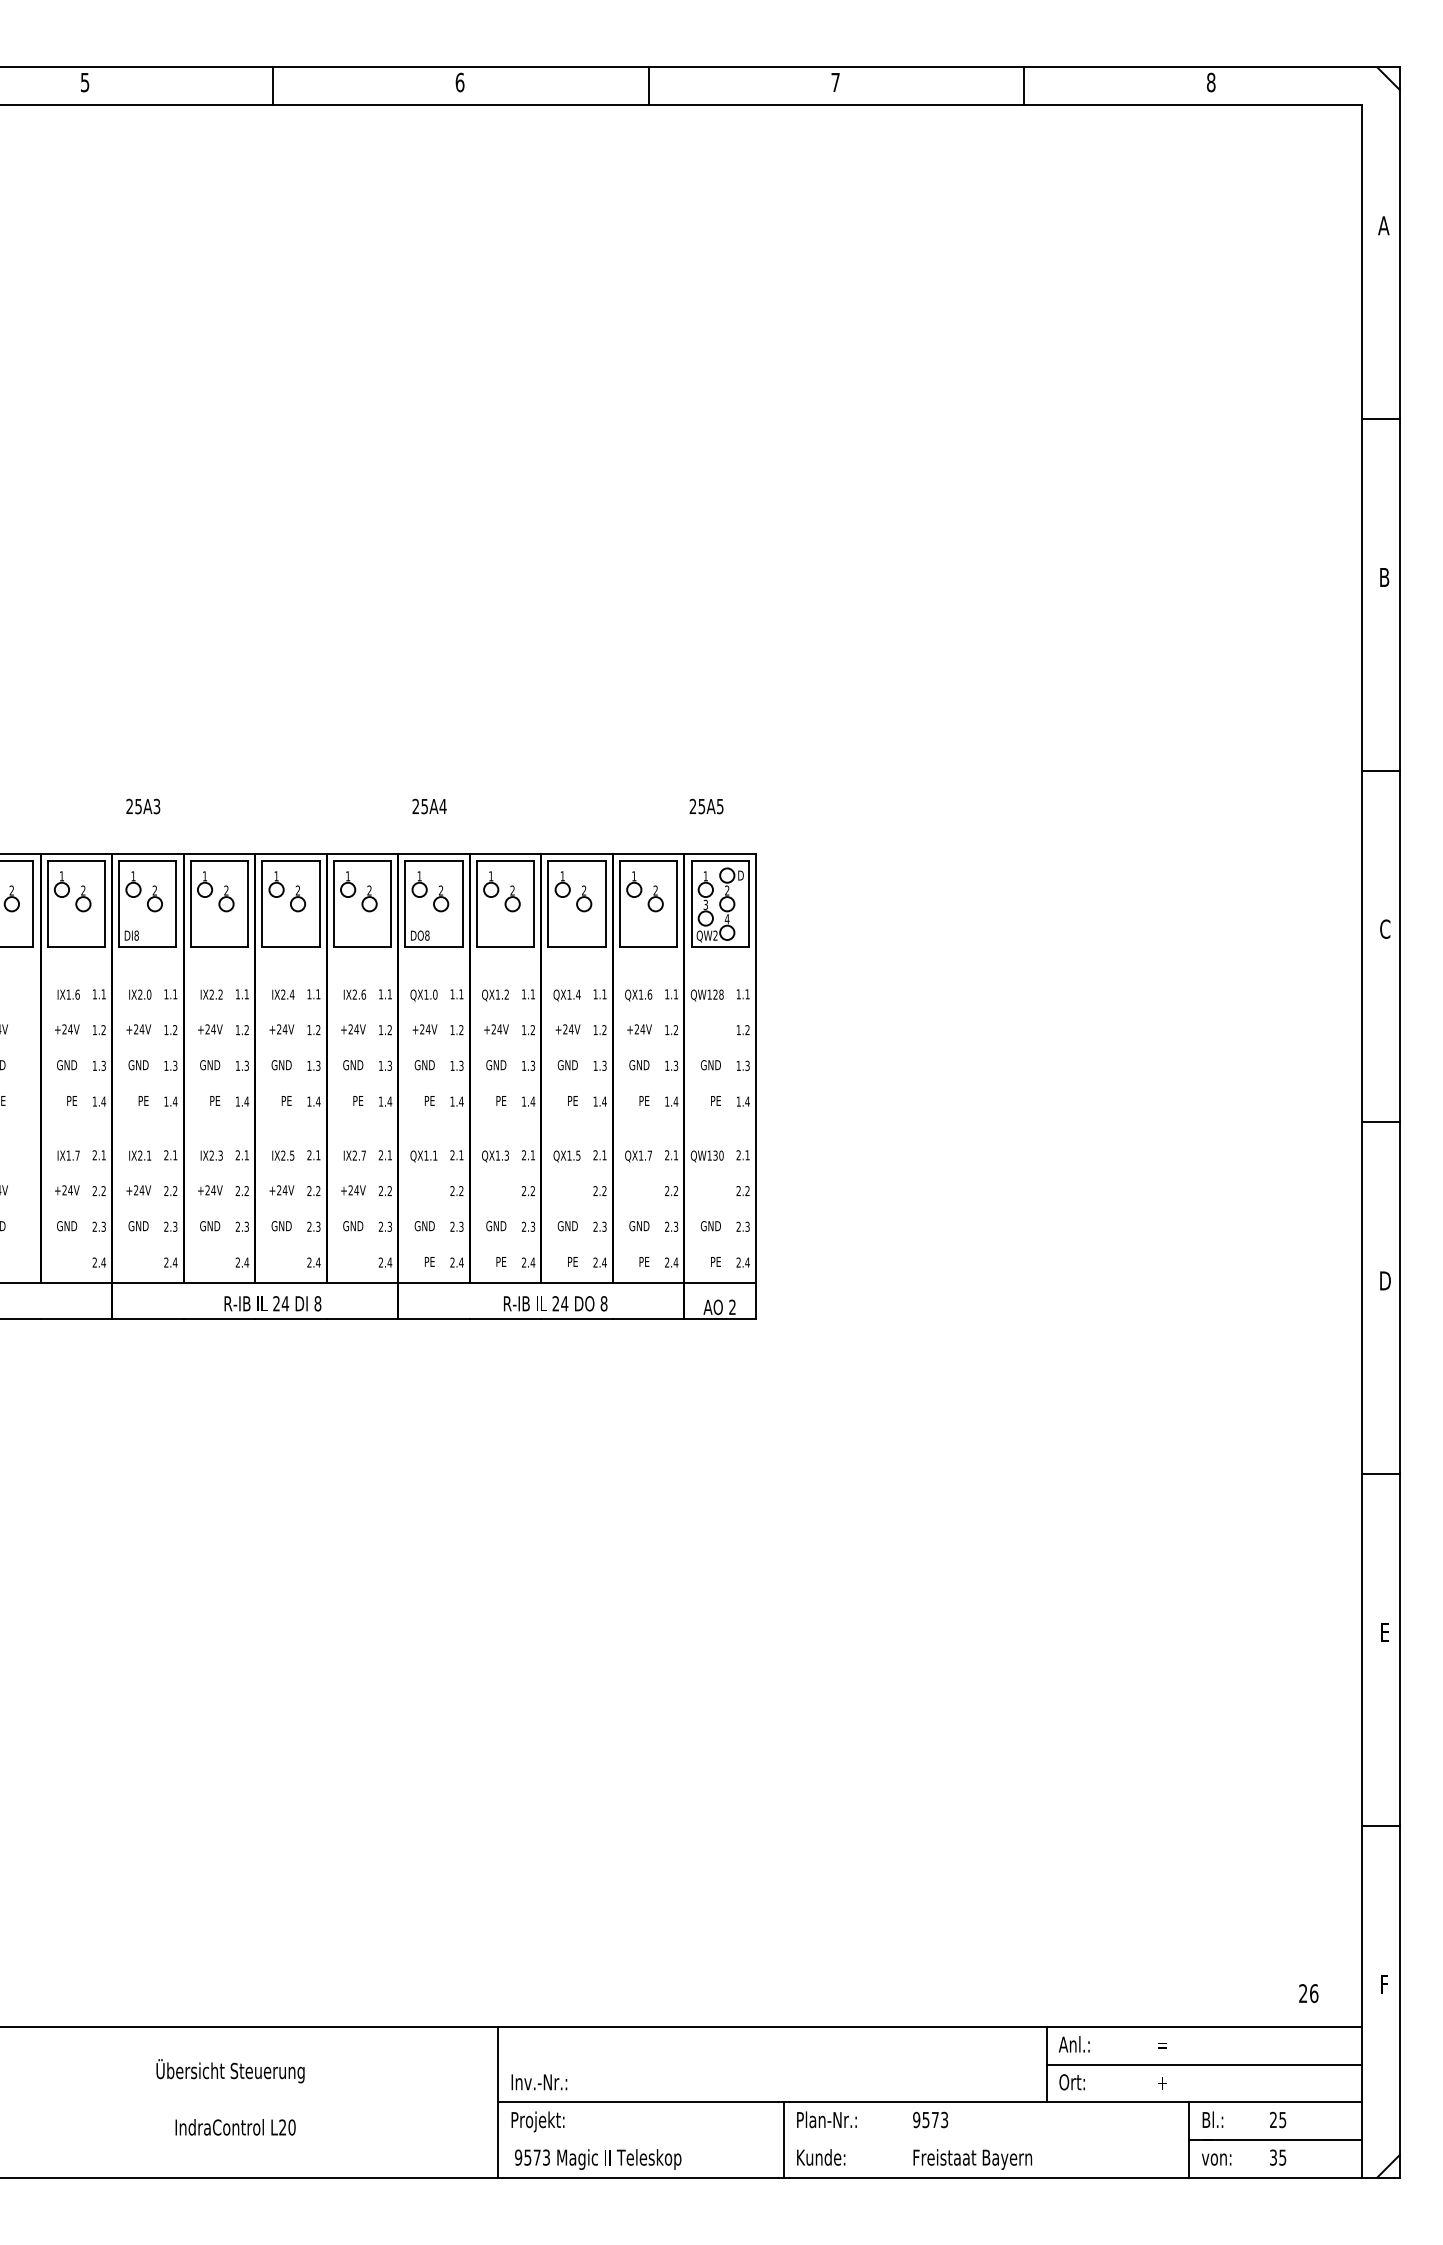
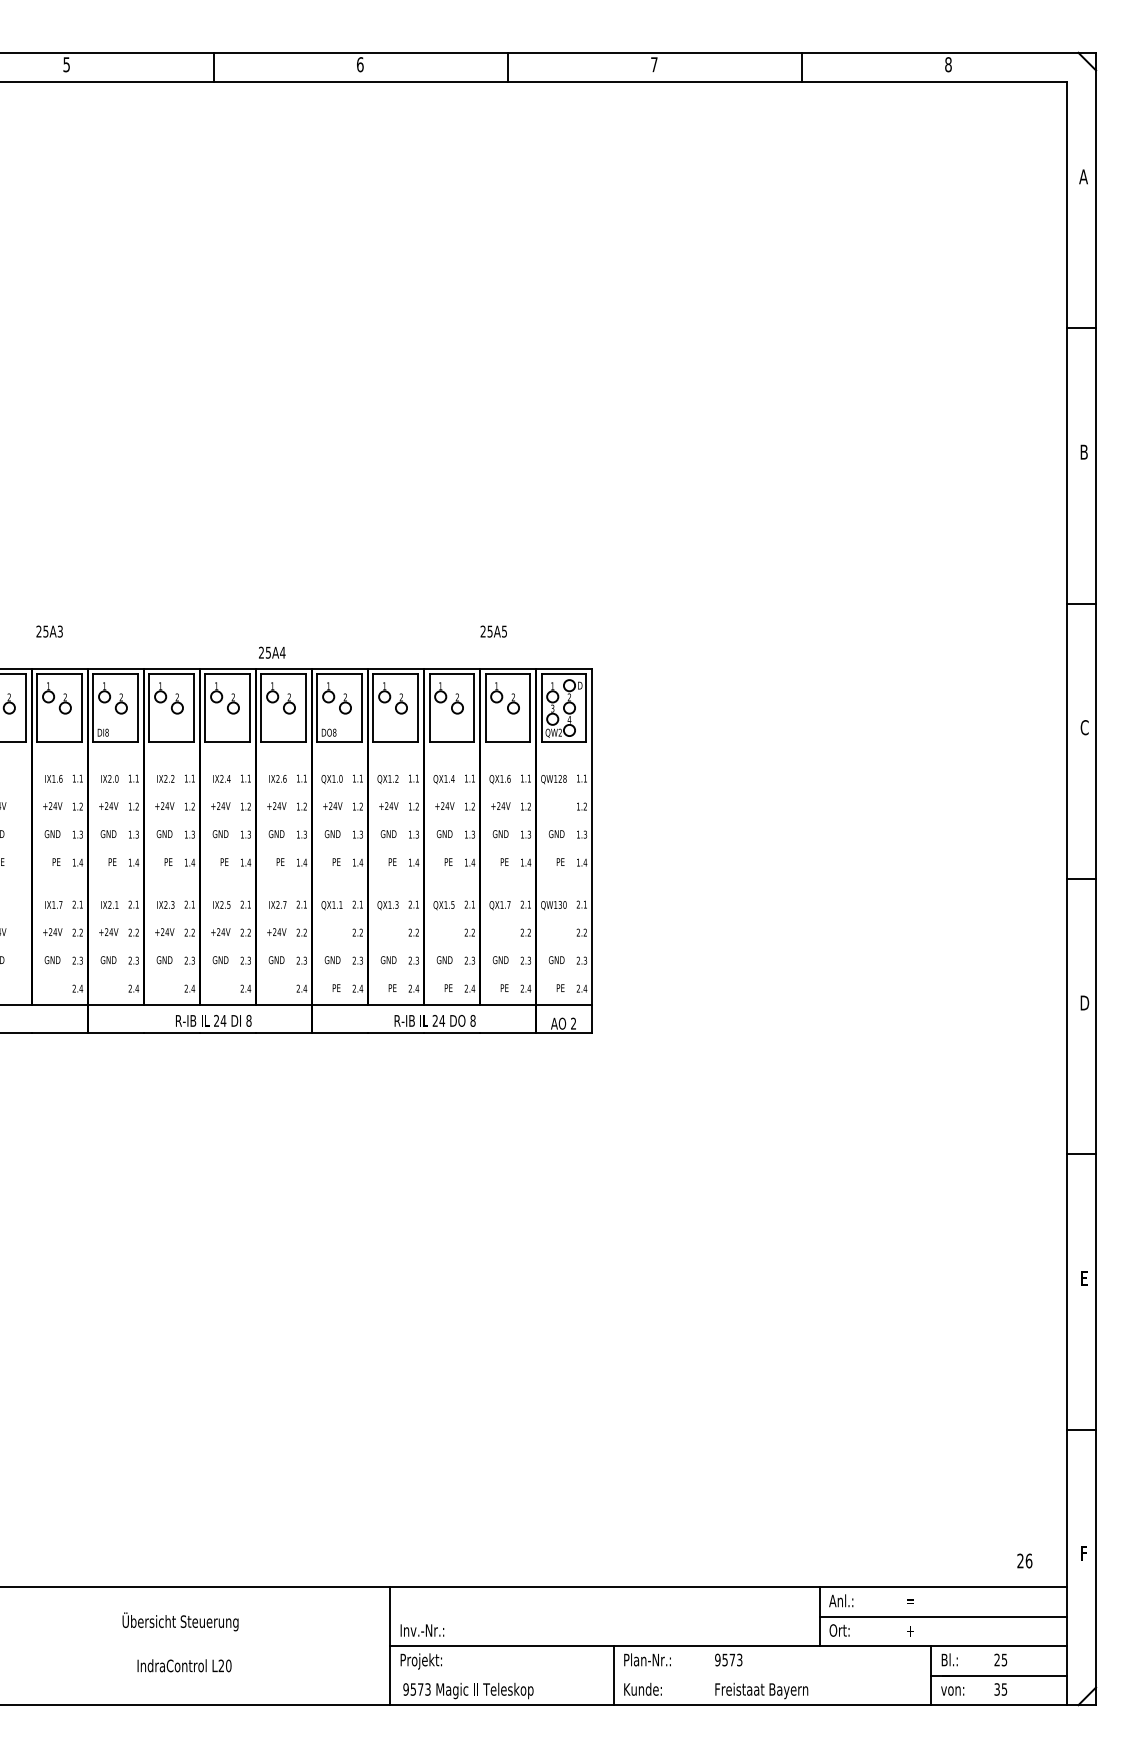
text: (143, 806) -> (49, 631), moved
text: (429, 806) -> (272, 652), moved
text: (706, 806) -> (493, 631), moved

